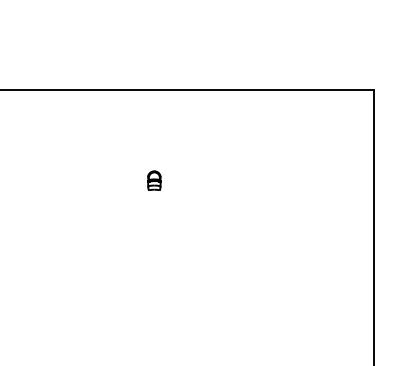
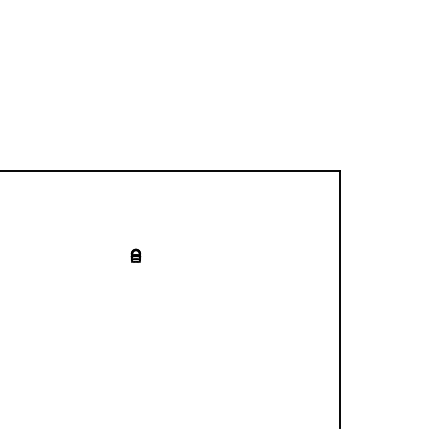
part: (153, 180) -> (135, 255), size x0.71

